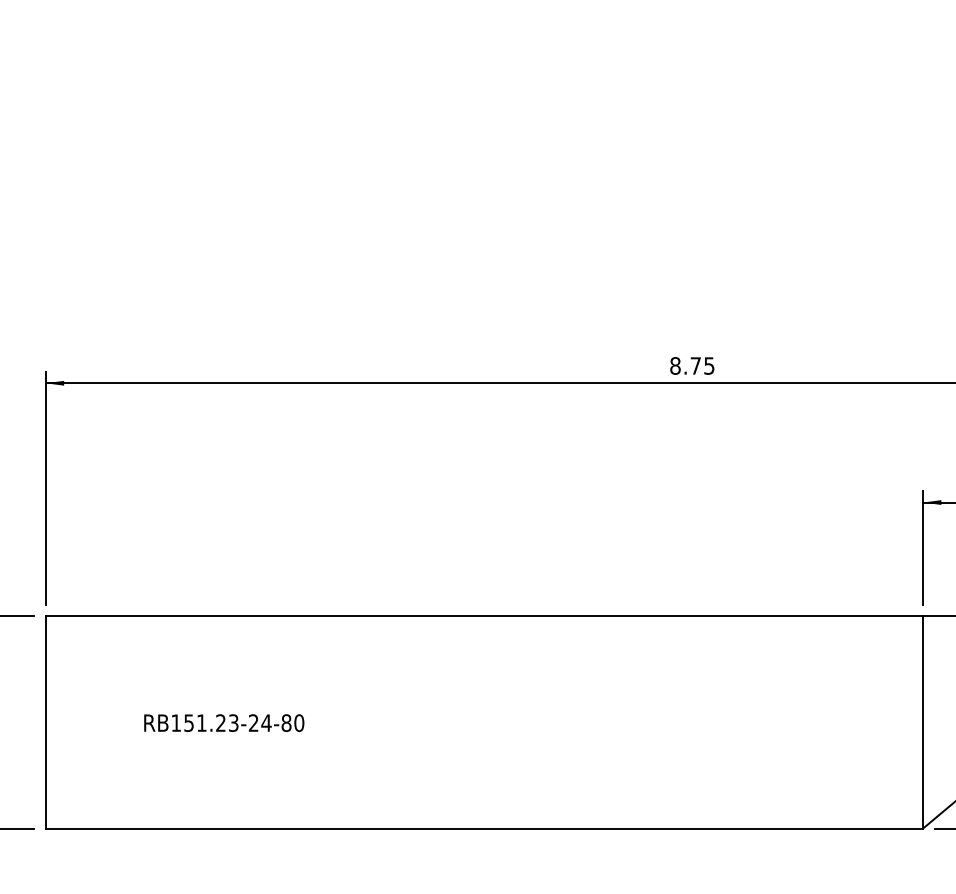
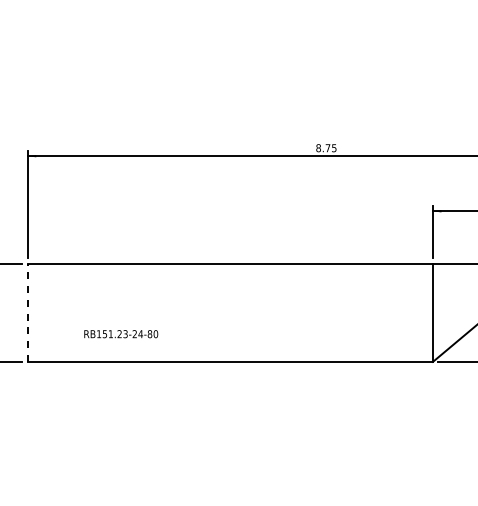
line: (45, 721) -> (27, 312), solid -> dashed
text: (224, 723) -> (121, 334), moved

